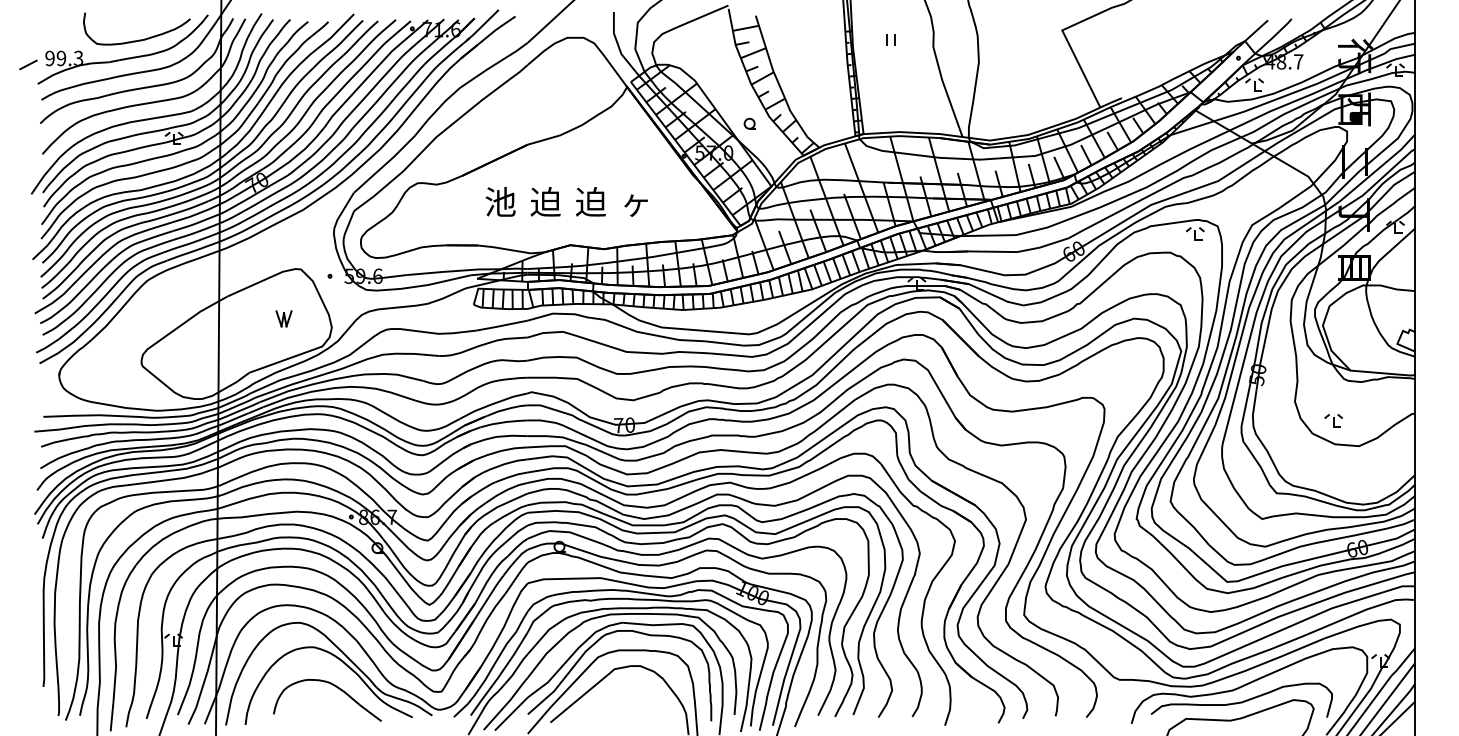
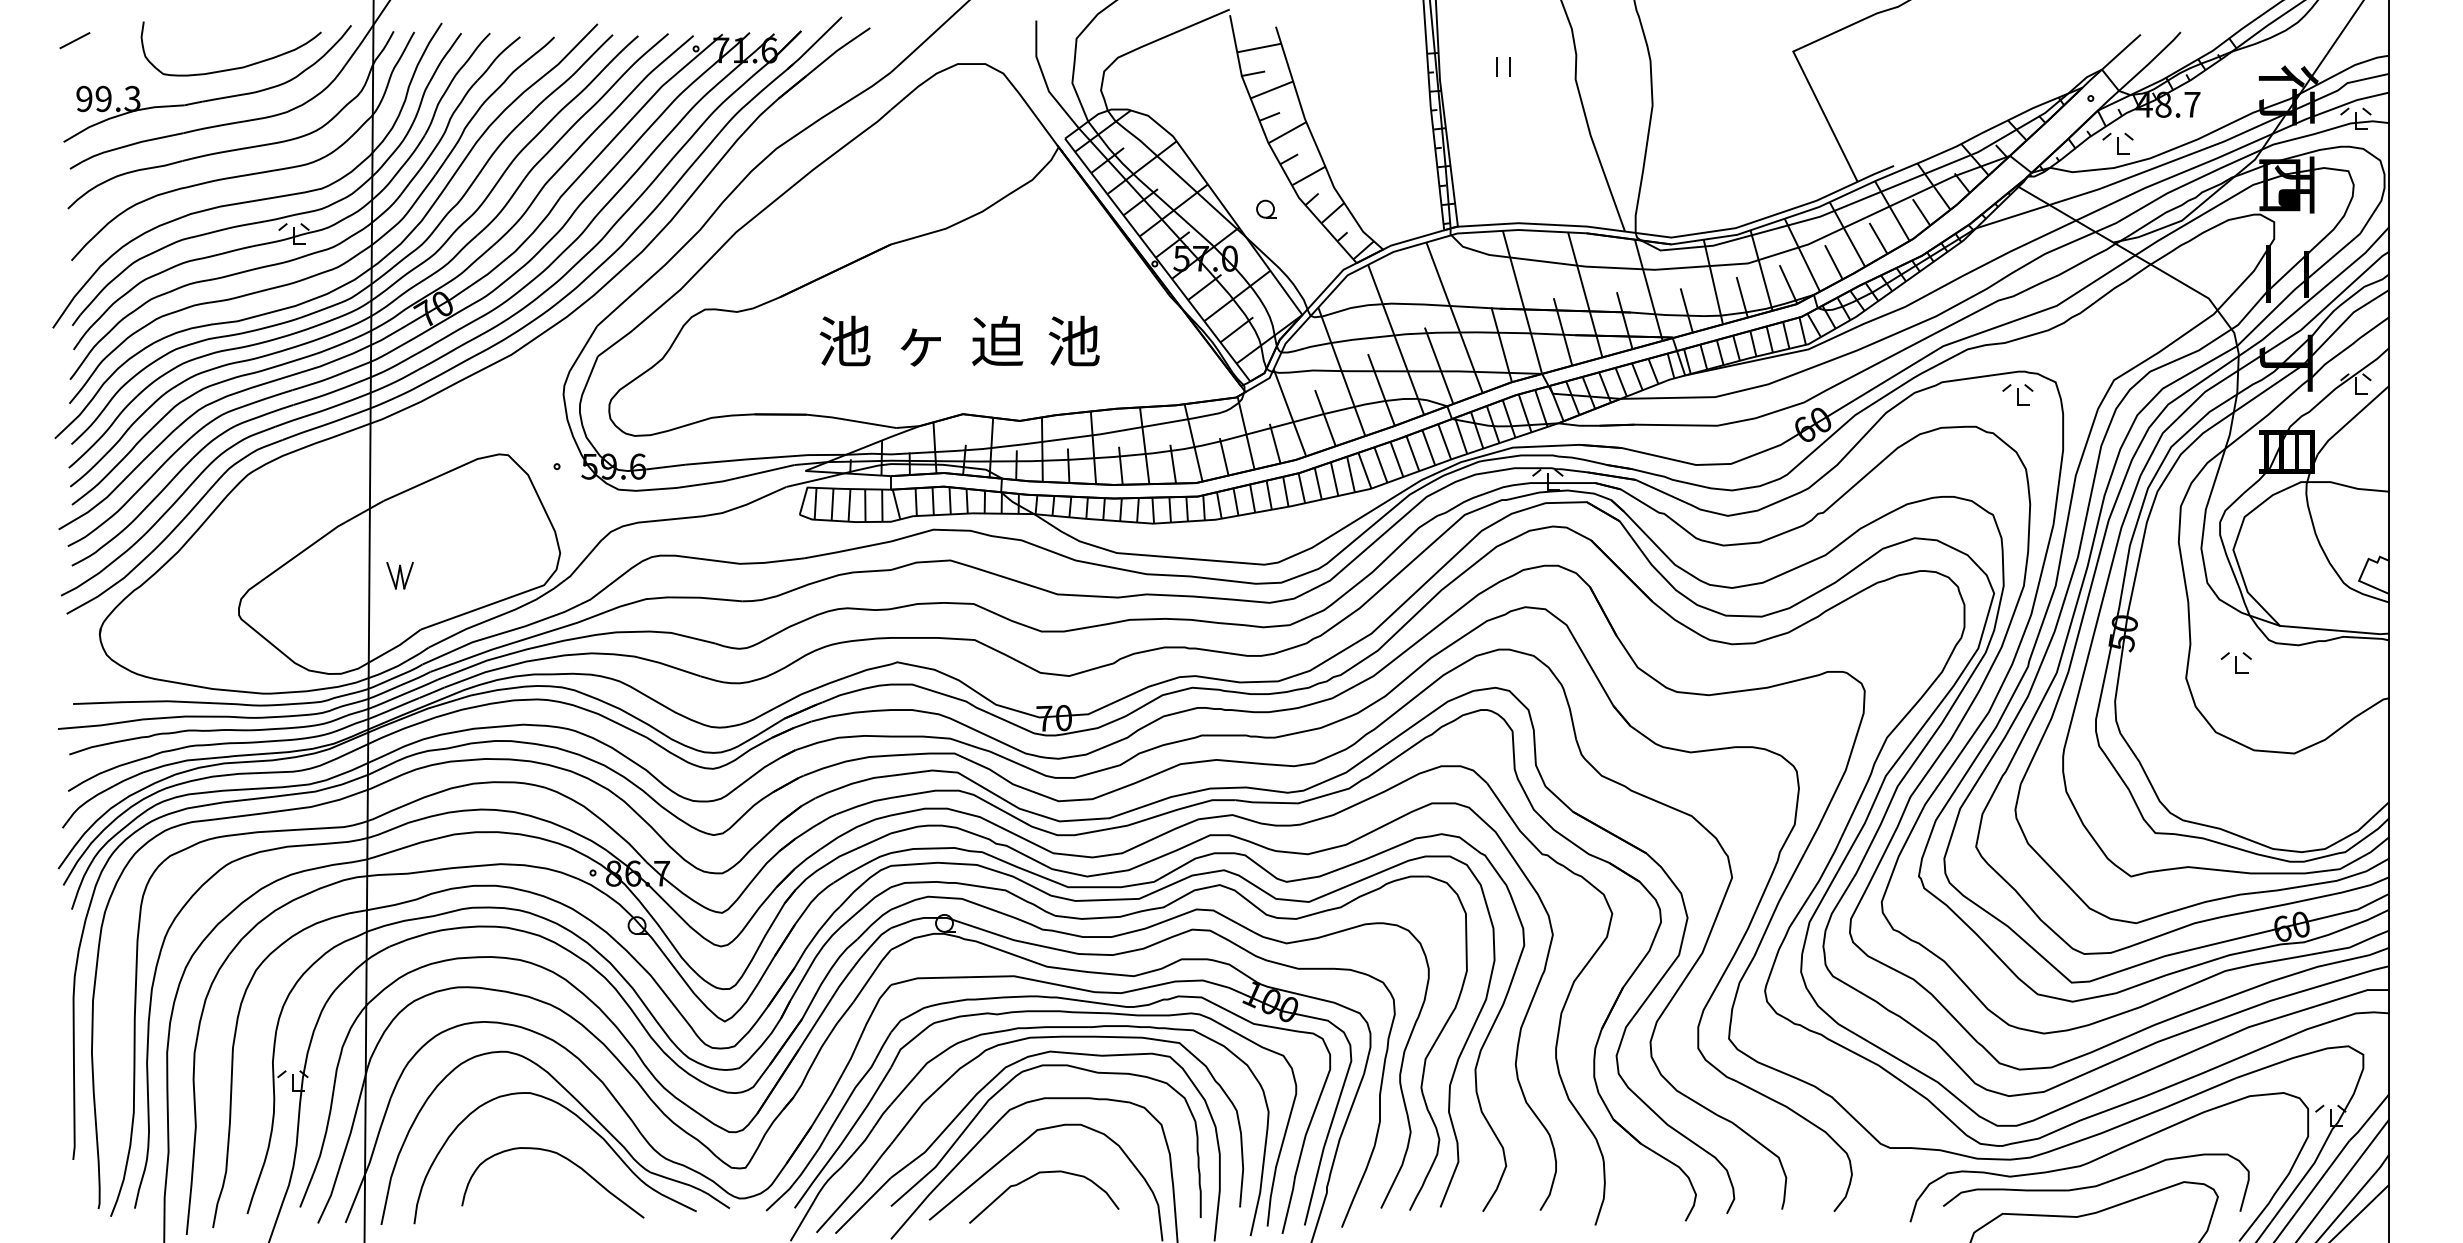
line: (28, 64) -> (75, 39), moved
text: (545, 201) -> (920, 340), 迫 -> ヶ
text: (636, 201) -> (1074, 340), ヶ -> 池
part: (283, 318) -> (399, 575), moved
part: (1333, 420) -> (2236, 662), moved
curve: (612, 697) -> (1033, 1177), added

